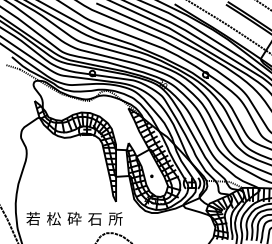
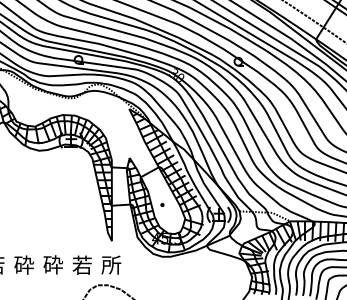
text: (53, 218) -> (23, 264), 松 -> 砕
text: (94, 218) -> (81, 264), 石 -> 若

